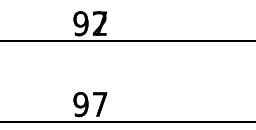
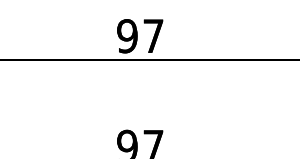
text: (99, 23) -> (152, 35), 92 -> 97

